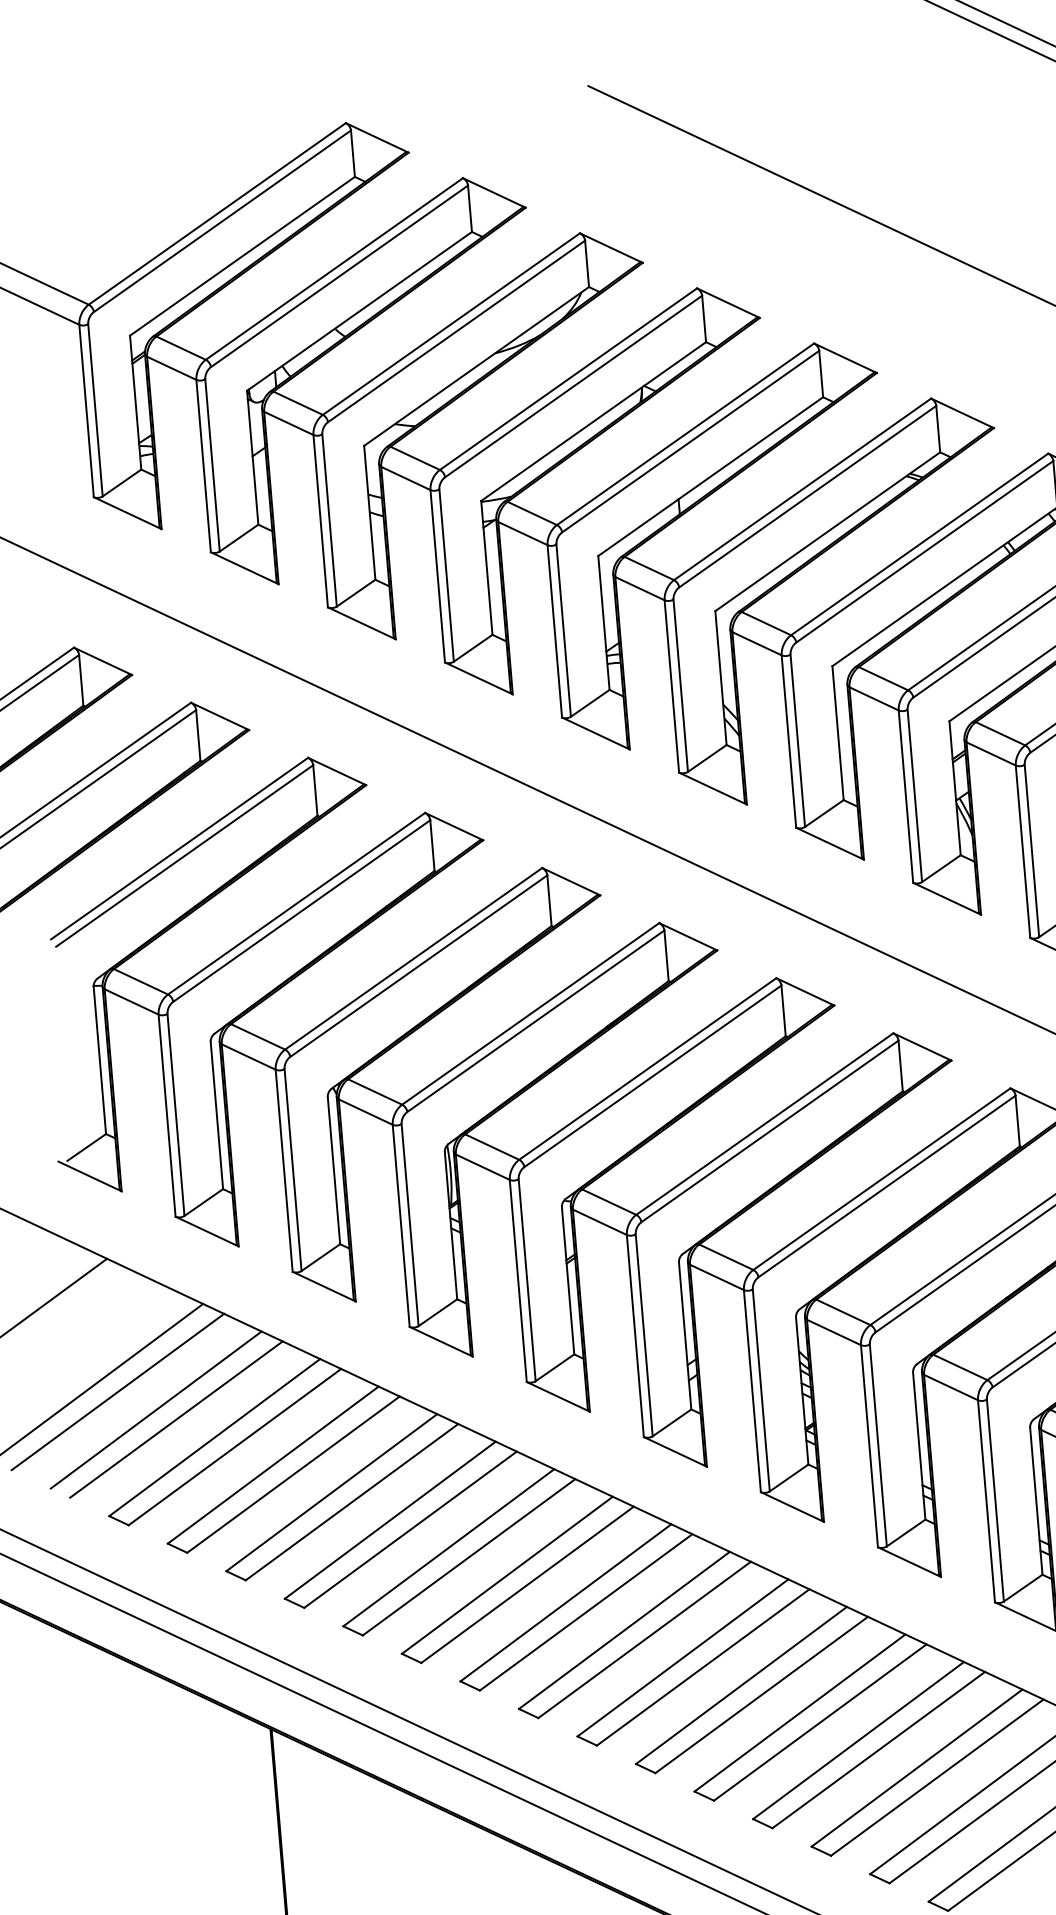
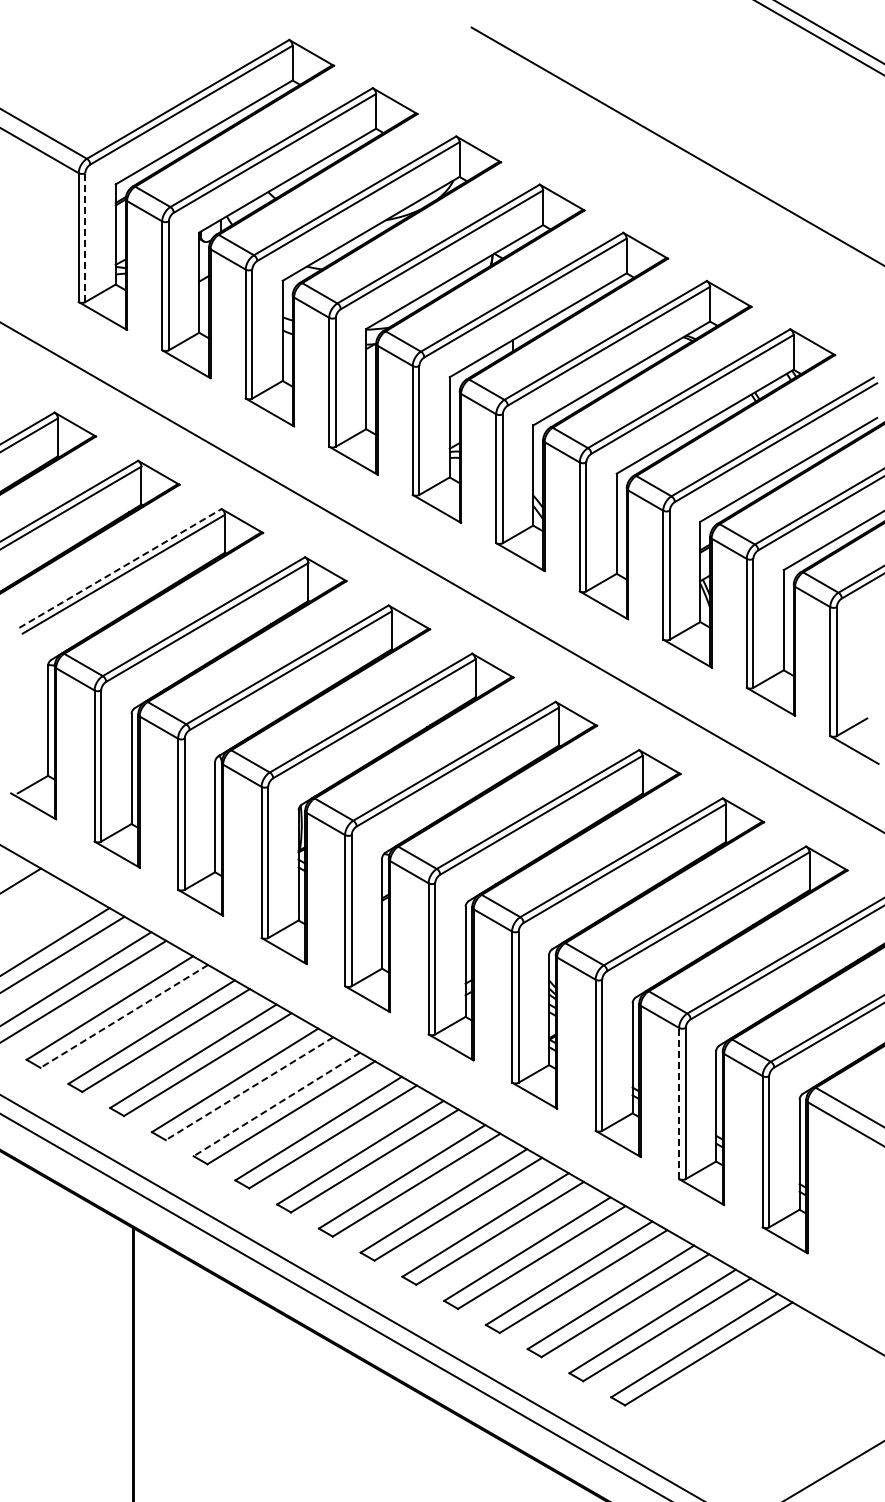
line: (95, 410) -> (85, 237), solid -> dashed
line: (179, 848) -> (120, 568), solid -> dashed
line: (233, 1447) -> (123, 1016), solid -> dashed
line: (987, 1501) -> (679, 1103), solid -> dashed
line: (410, 1530) -> (249, 1089), solid -> dashed
line: (448, 1547) -> (276, 1104), solid -> dashed

